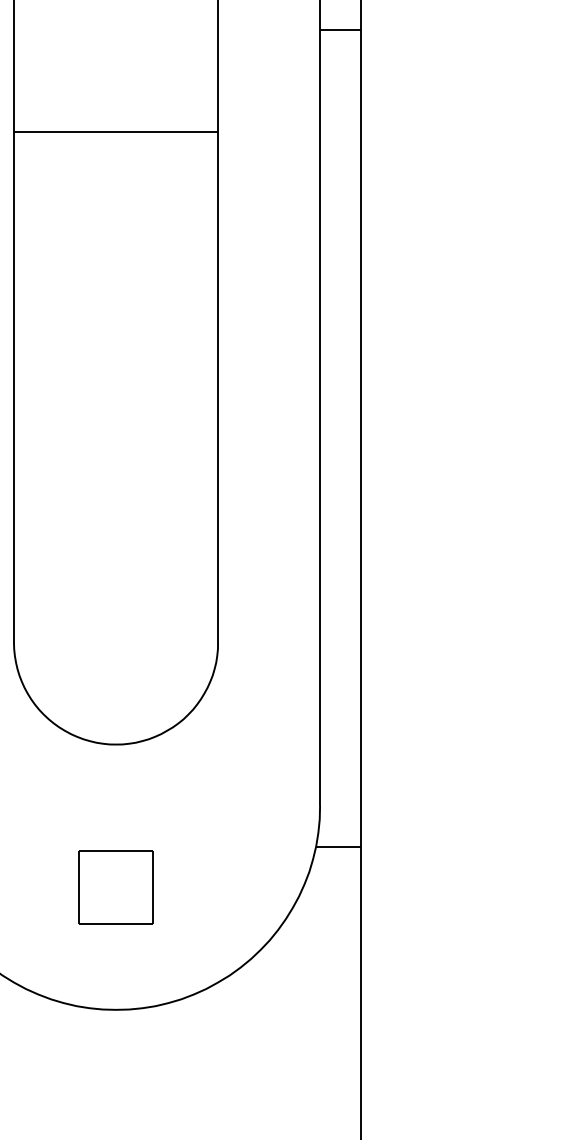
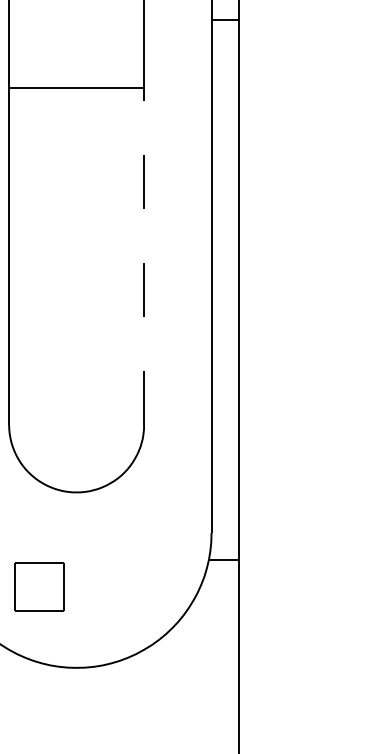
line: (218, 387) -> (144, 256), solid -> dashed
part: (115, 886) -> (39, 586), moved

